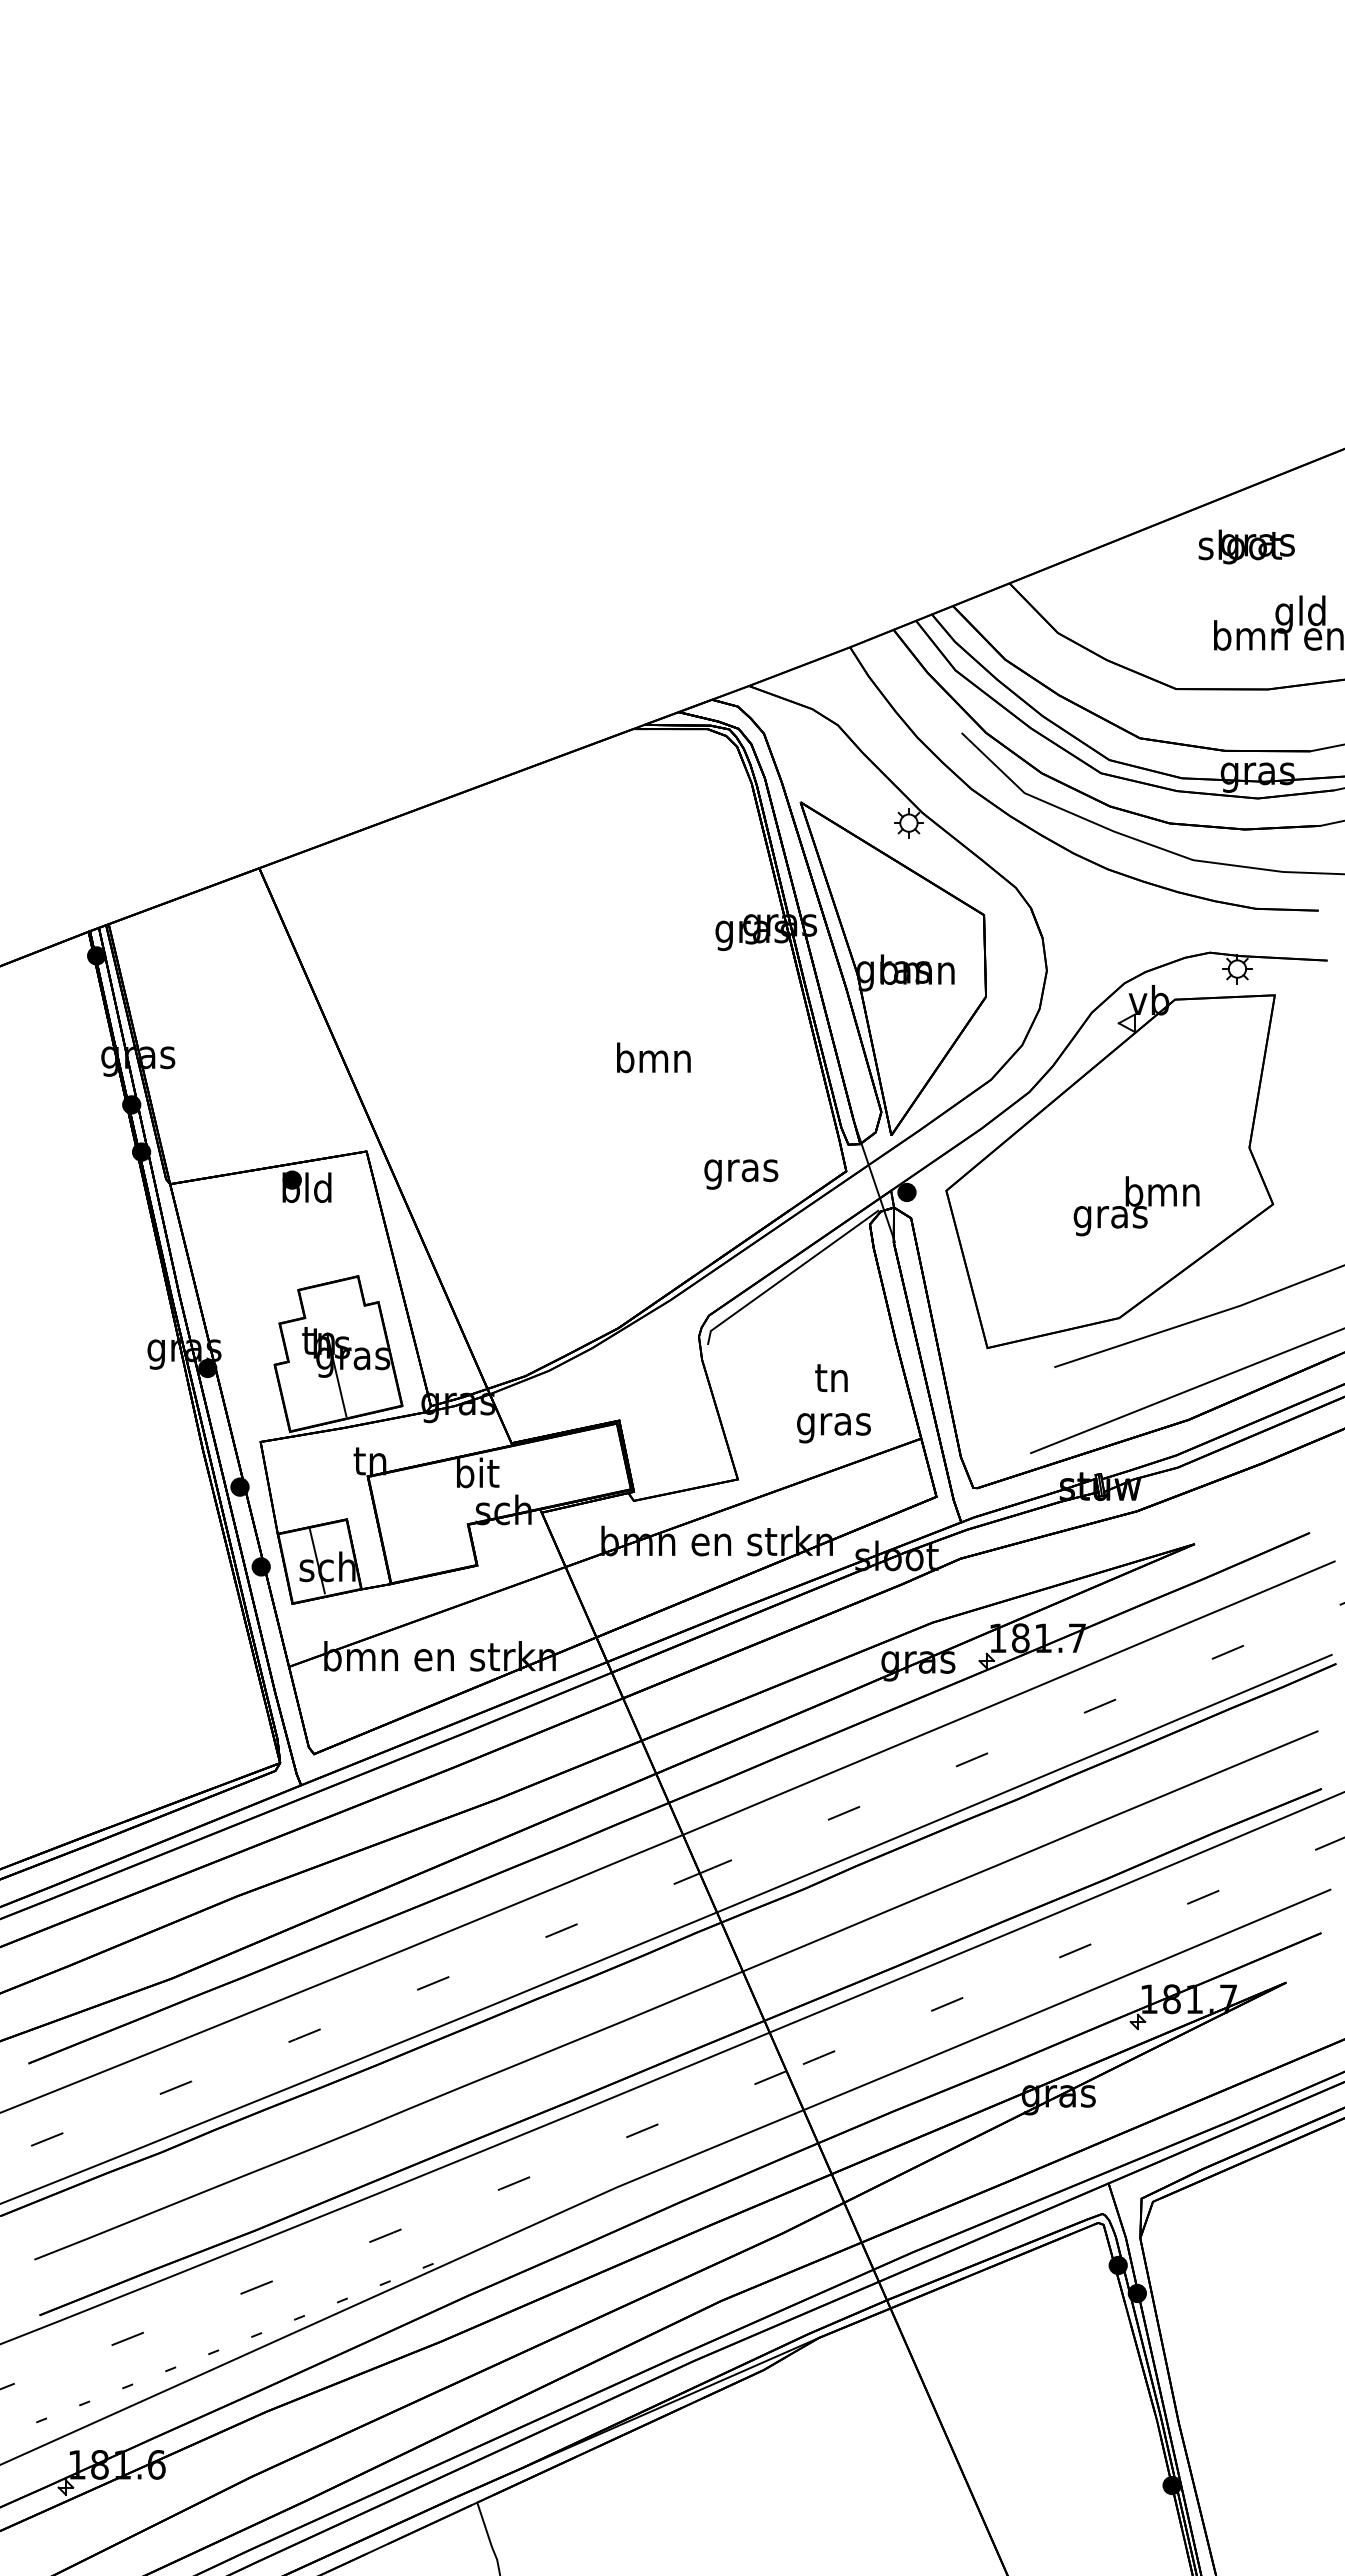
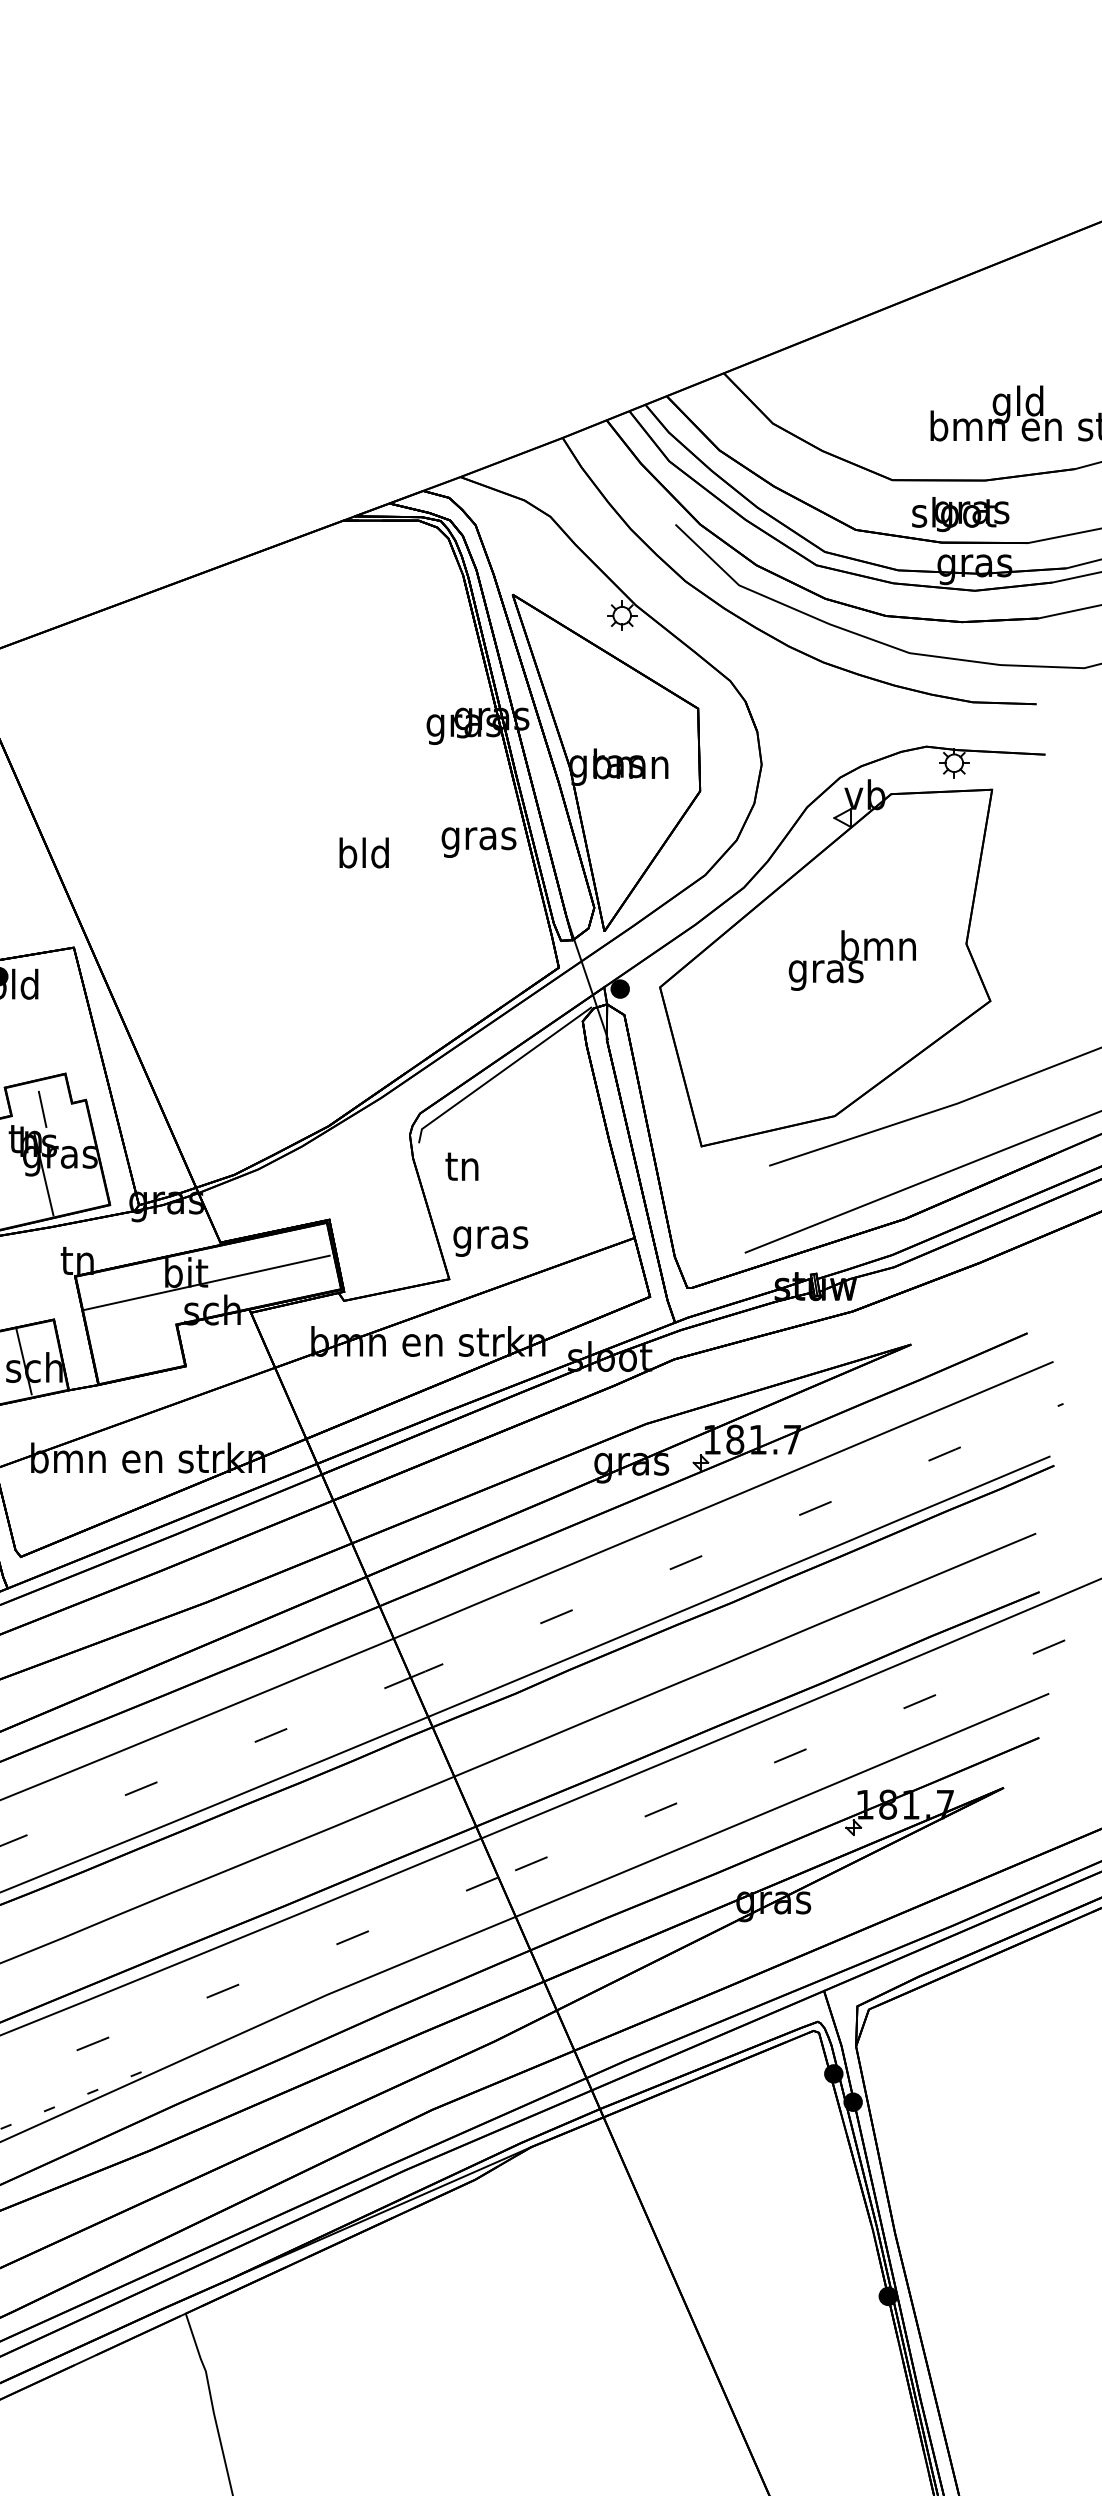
text: (1246, 546) -> (960, 513), moved
text: (653, 1057) -> (363, 852), bmn -> bld
text: (741, 1174) -> (479, 842), moved
text: (1136, 1206) -> (852, 960), moved
line: (335, 1311) -> (42, 1109), added
text: (831, 1377) -> (462, 1166), moved
text: (833, 1428) -> (490, 1241), moved
line: (497, 1482) -> (206, 1282), added

